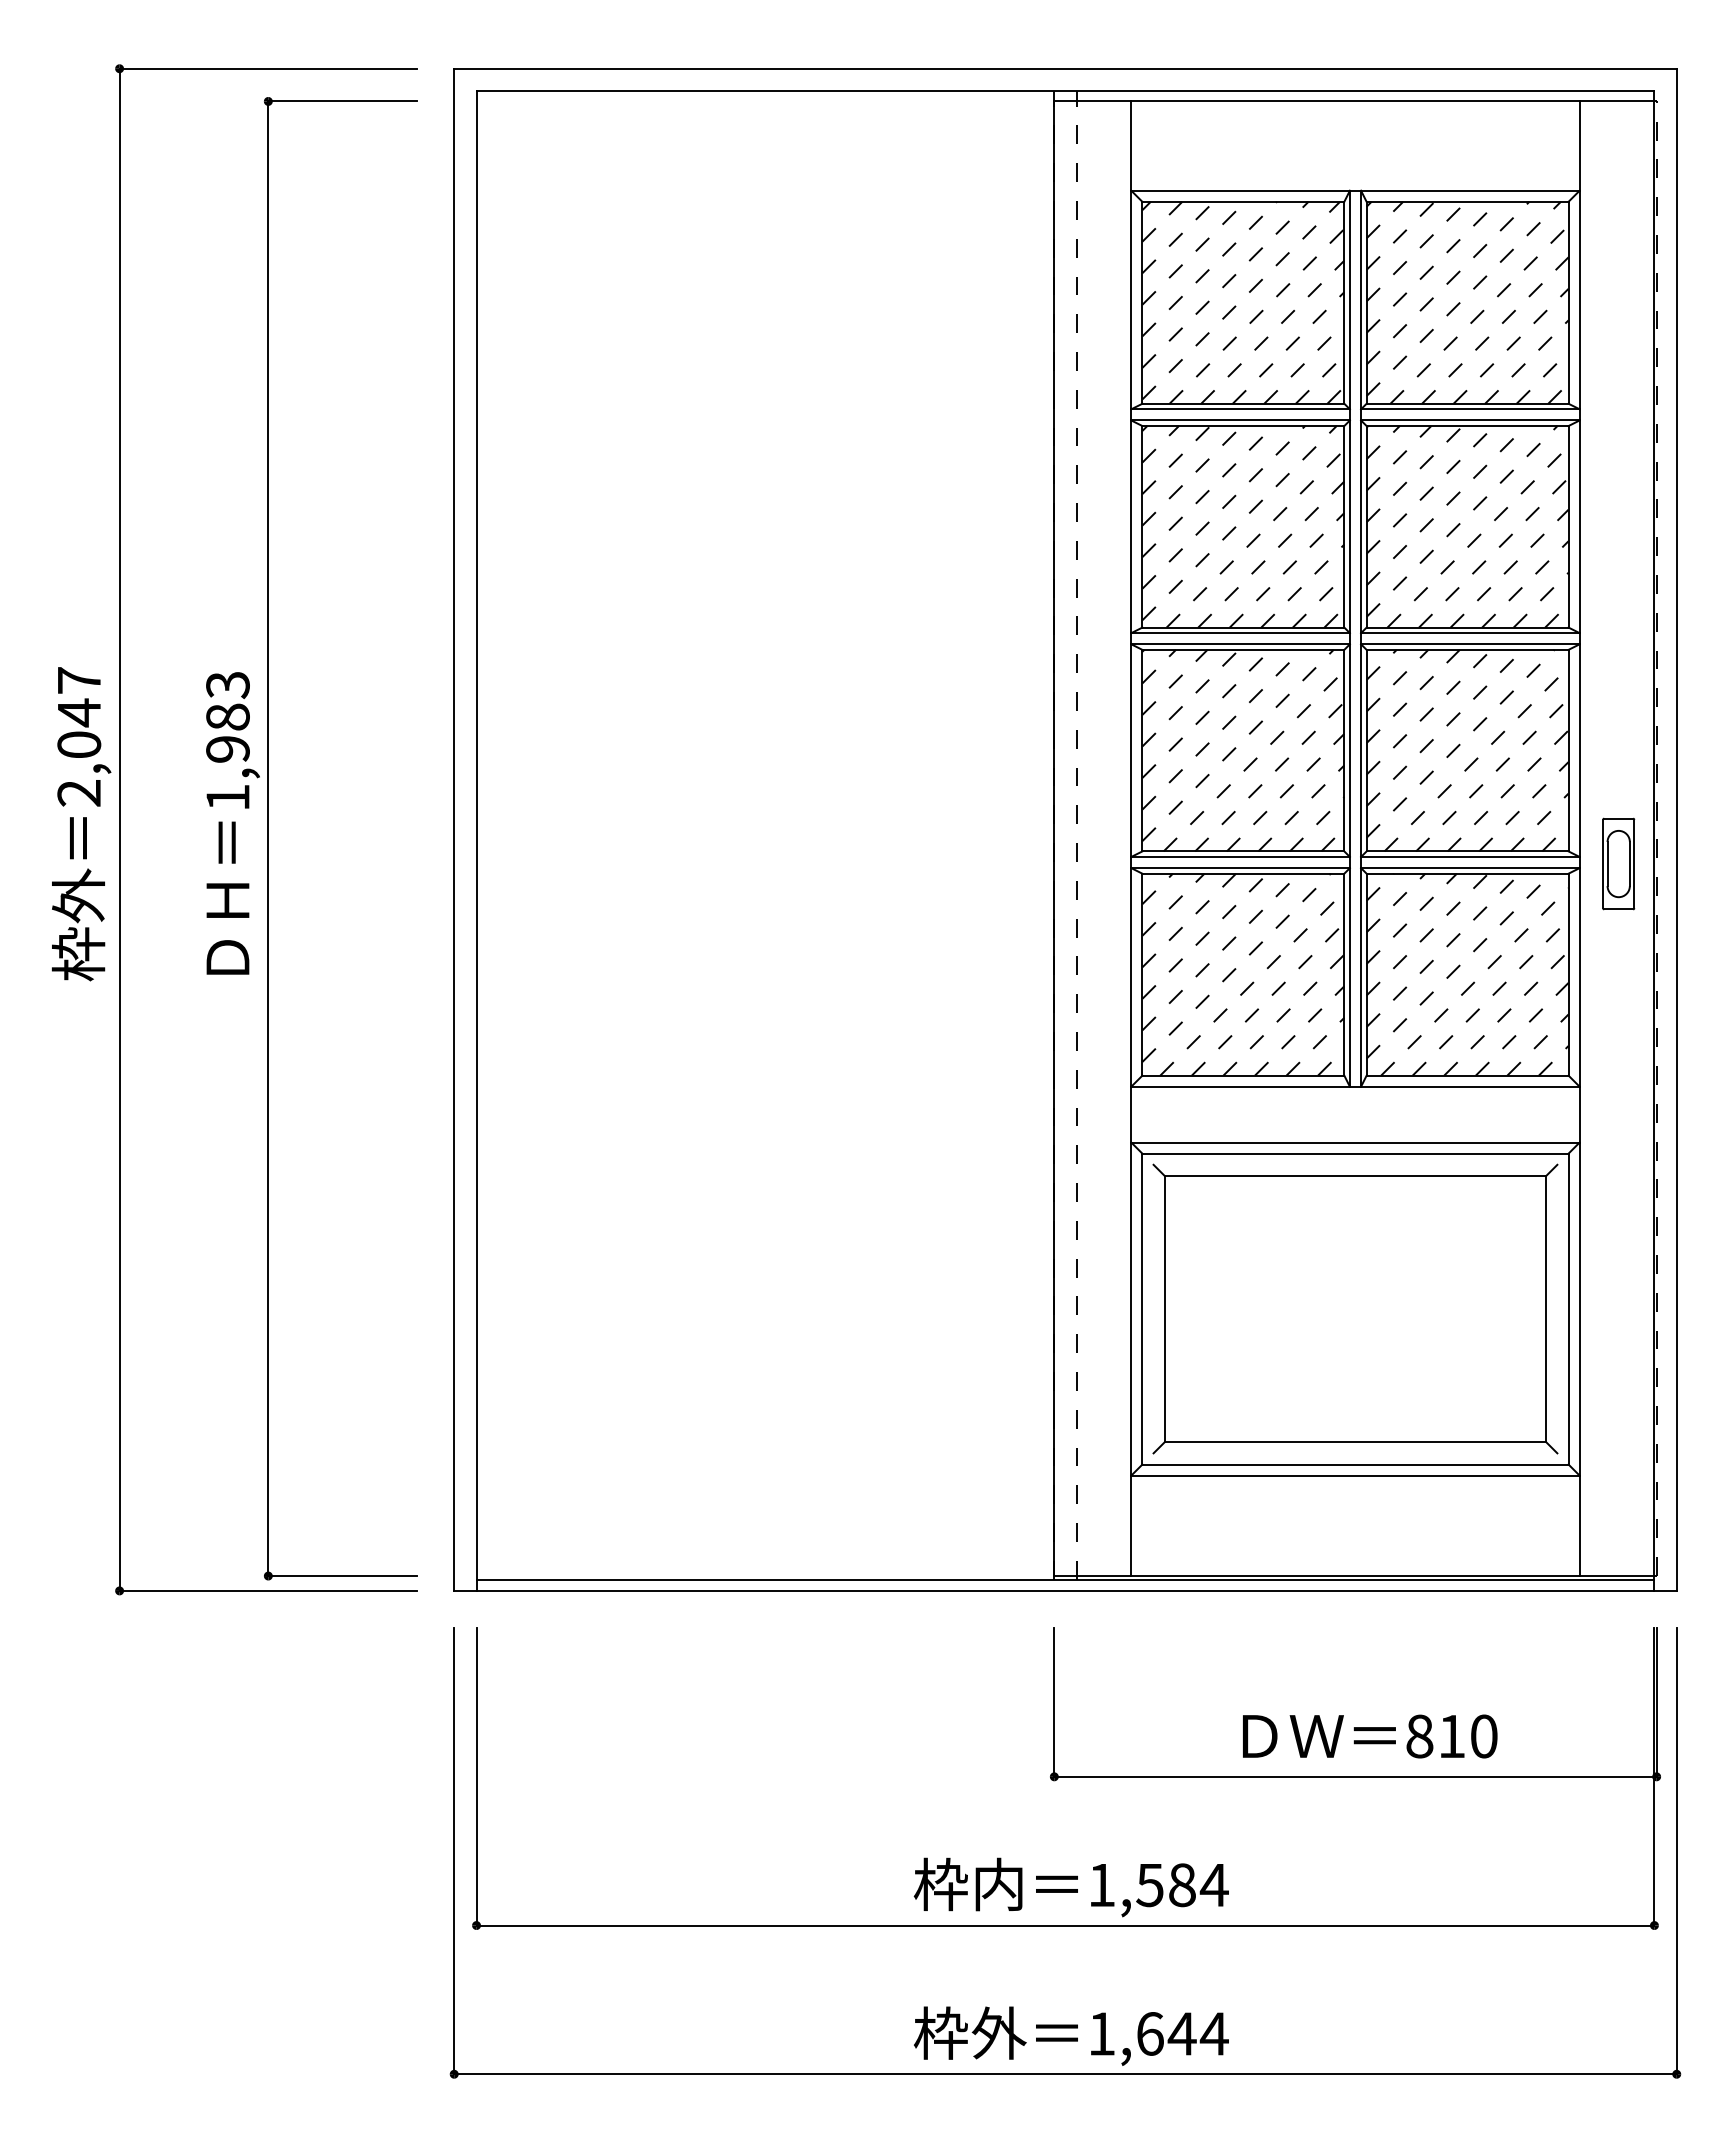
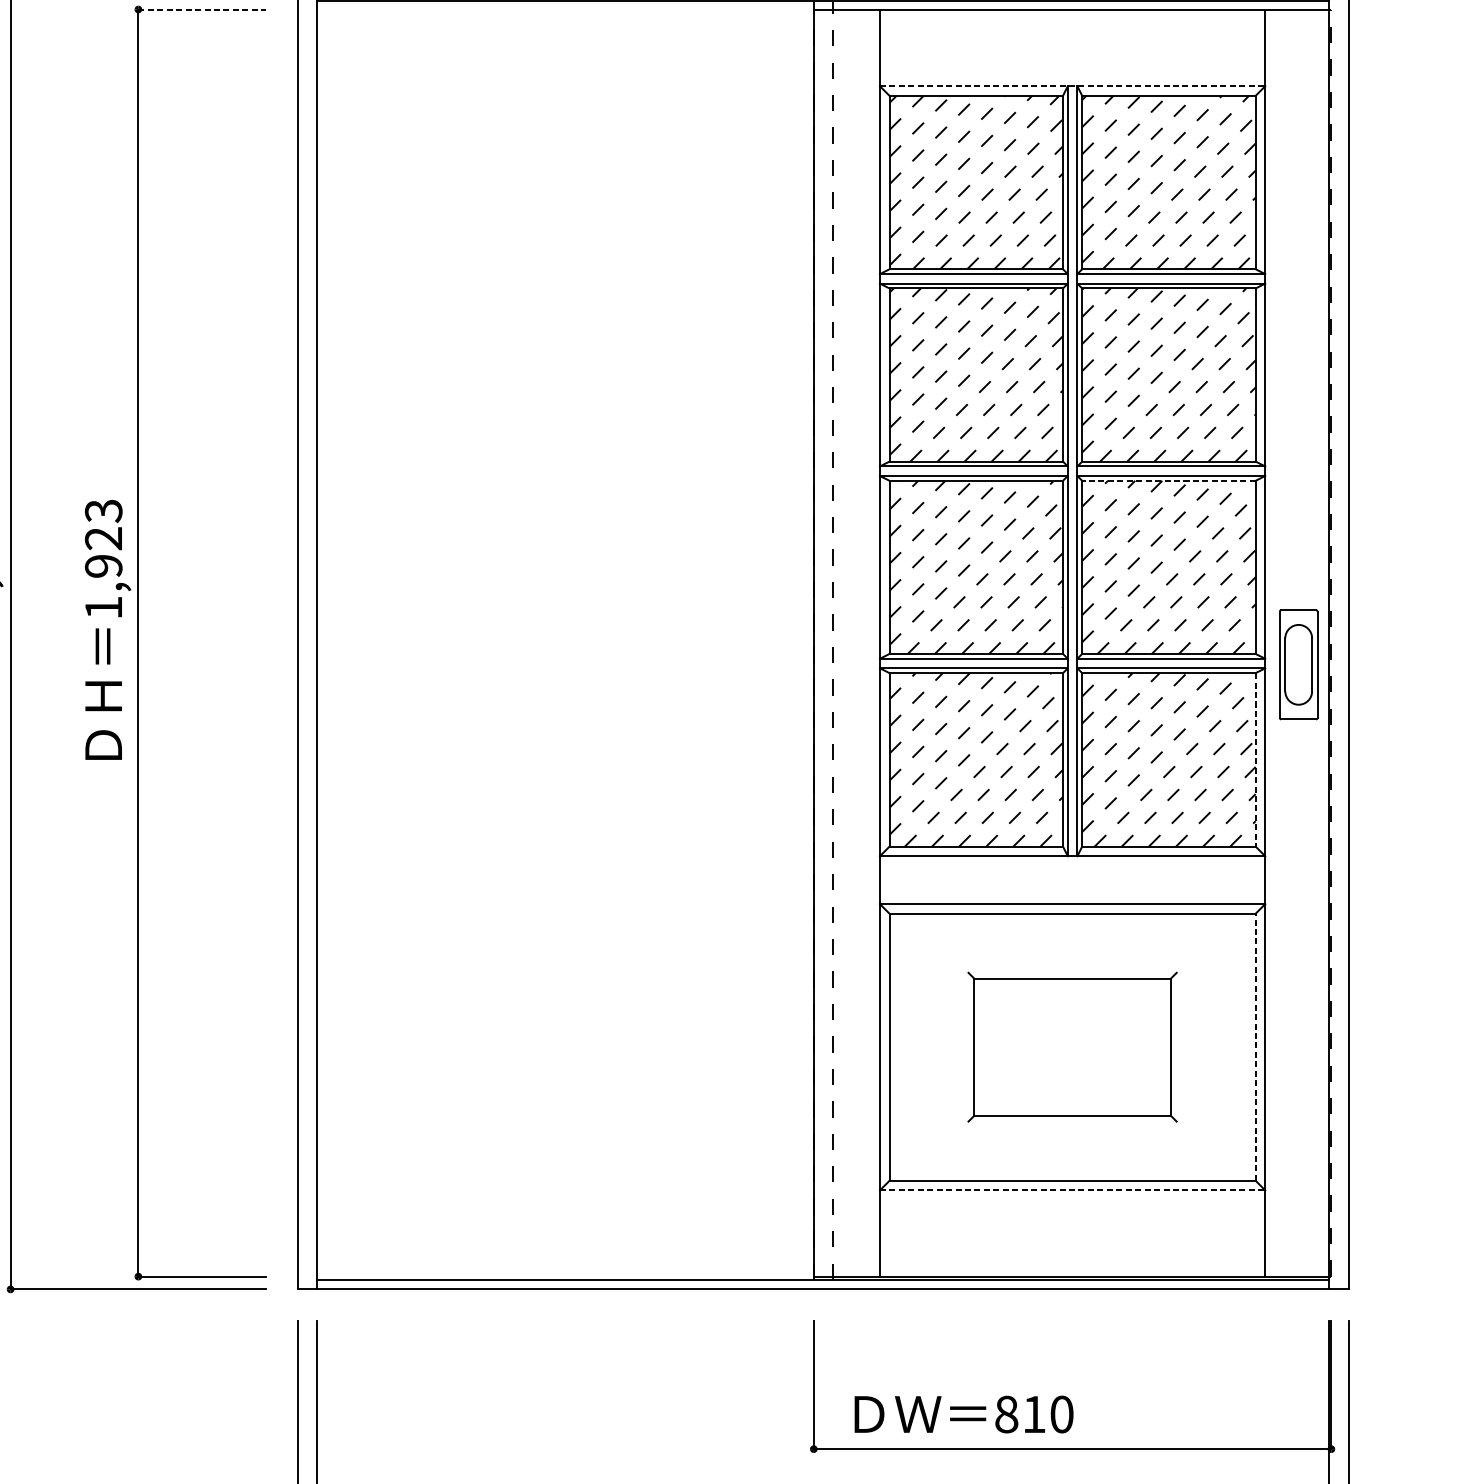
line: (343, 101) -> (203, 9), solid -> dashed
line: (1355, 190) -> (1072, 86), solid -> dashed
line: (1467, 649) -> (1168, 480), solid -> dashed
text: (227, 716) -> (103, 538), 1,983 -> 1,923
part: (1618, 863) -> (1298, 664), size x1.4
line: (1568, 974) -> (1255, 759), solid -> dashed
part: (1355, 1308) -> (1072, 1046), size x0.6
line: (1568, 1308) -> (1255, 1046), solid -> dashed
line: (1355, 1475) -> (1072, 1190), solid -> dashed
text: (1370, 1736) -> (964, 1414), moved

